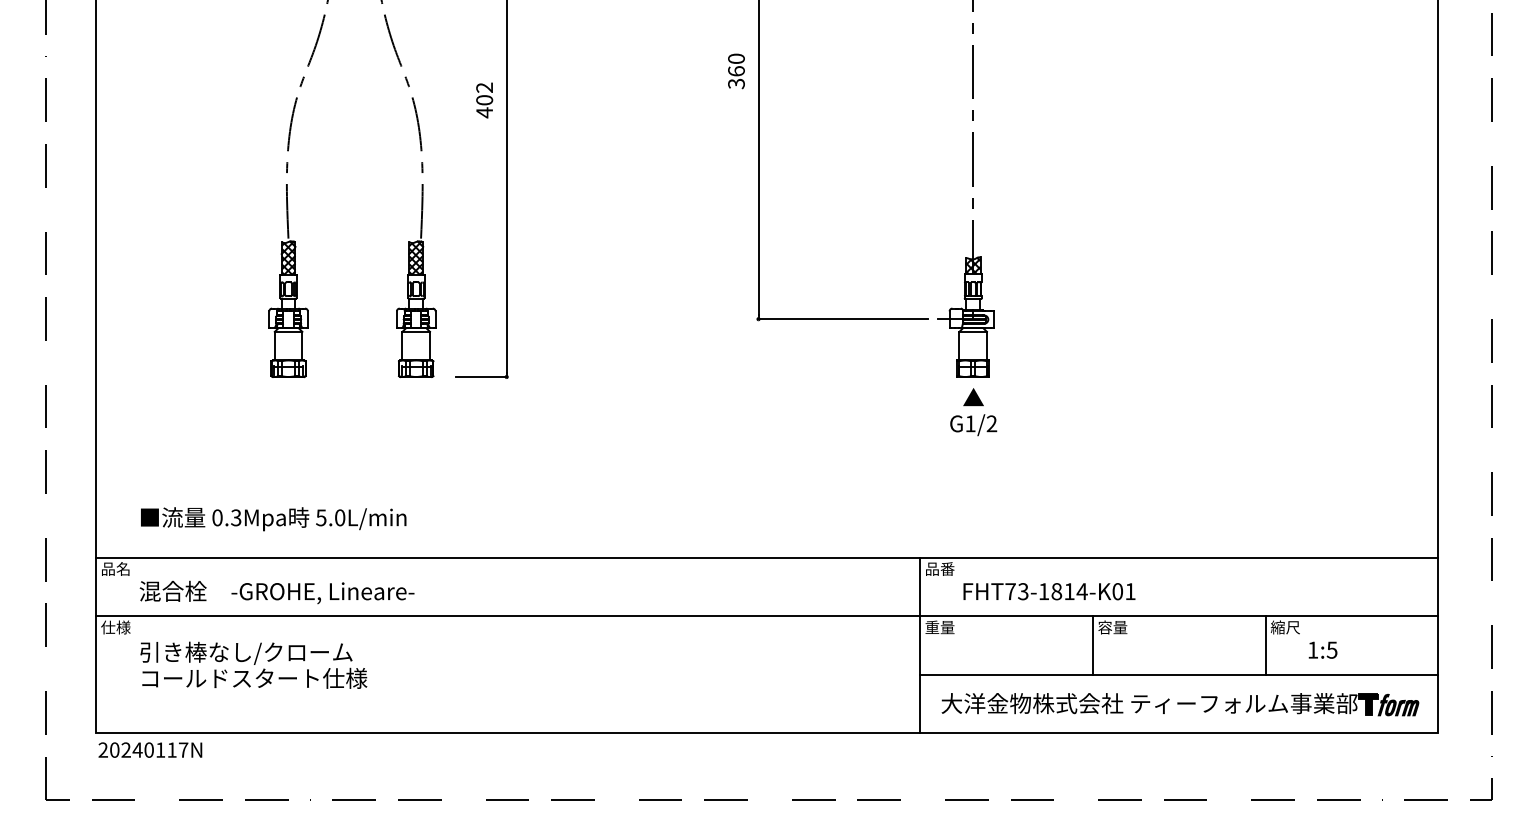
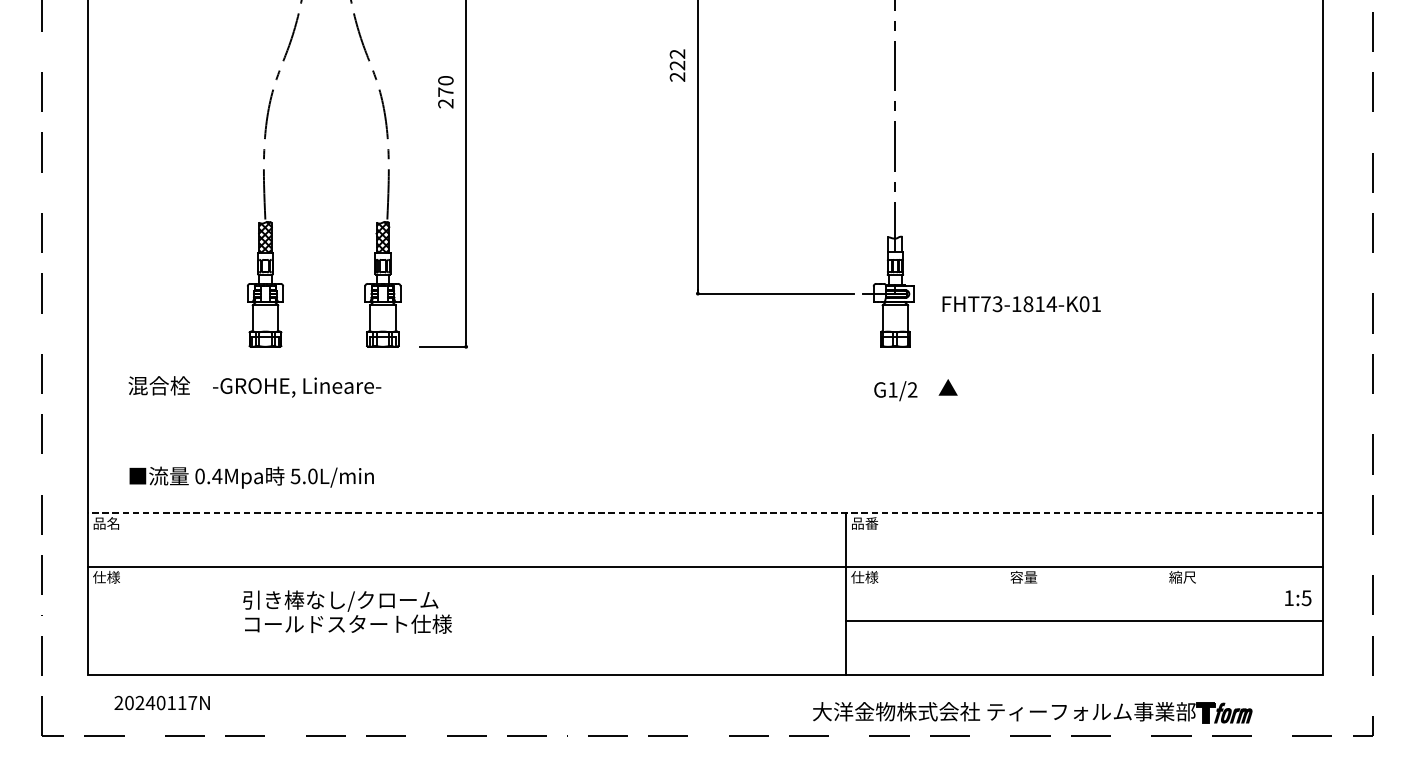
text: (736, 71) -> (677, 65), 360 -> 222
text: (484, 100) -> (445, 92), 402 -> 270
hatch: (972, 265) -> (894, 244), removed
text: (973, 397) -> (948, 387), moved
text: (235, 517) -> (216, 476), 0.3Mpa -> 0.4Mpa
line: (766, 557) -> (705, 512), solid -> dashed
text: (1049, 591) -> (1021, 304), moved
text: (276, 592) -> (254, 386), moved
text: (939, 627) -> (864, 577), 重量 -> 仕様
line: (1092, 645) -> (1005, 593), removed
line: (1265, 645) -> (1164, 593), removed
text: (1322, 649) -> (1297, 597), moved
text: (253, 664) -> (347, 611), moved
part: (1180, 704) -> (1032, 712), moved
text: (150, 749) -> (162, 702), moved

